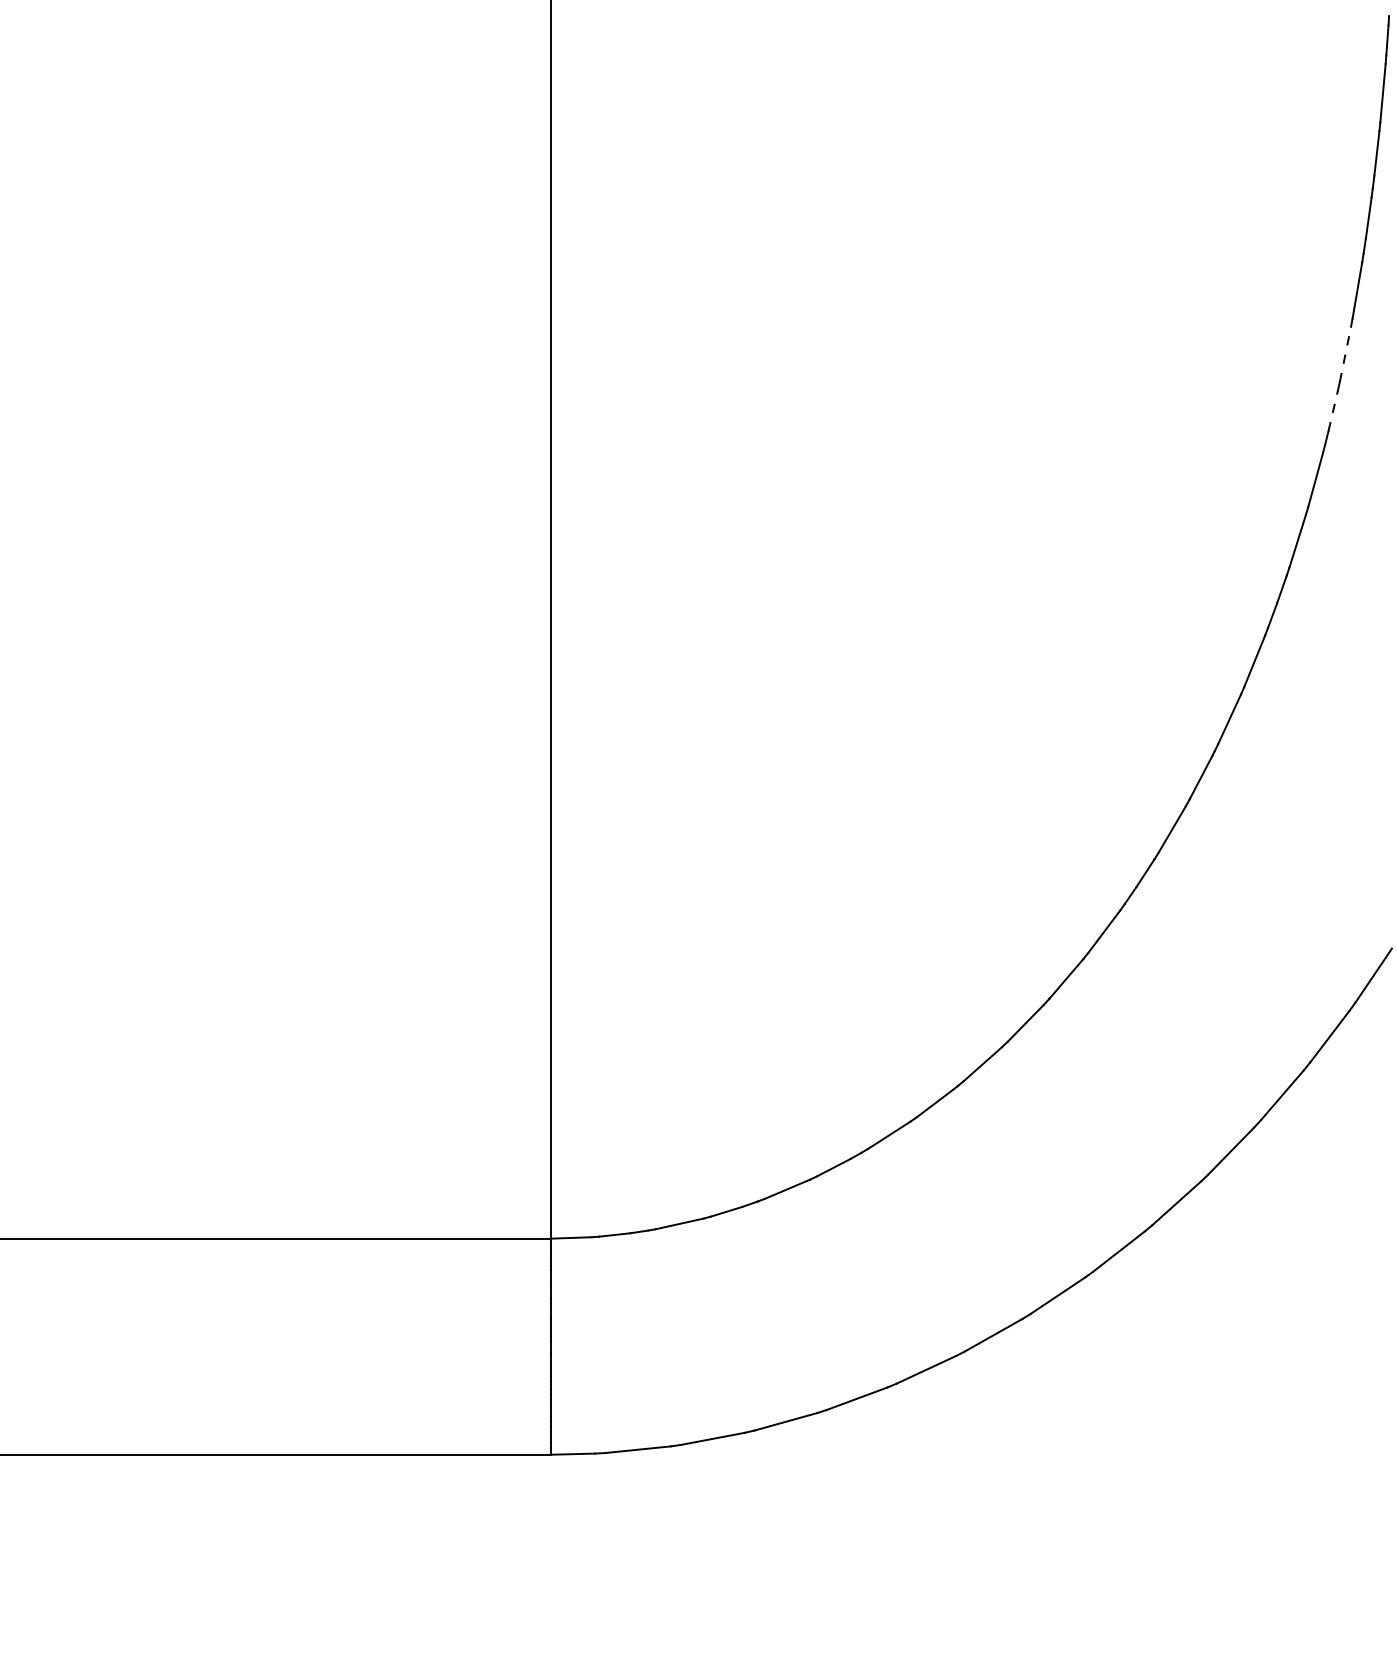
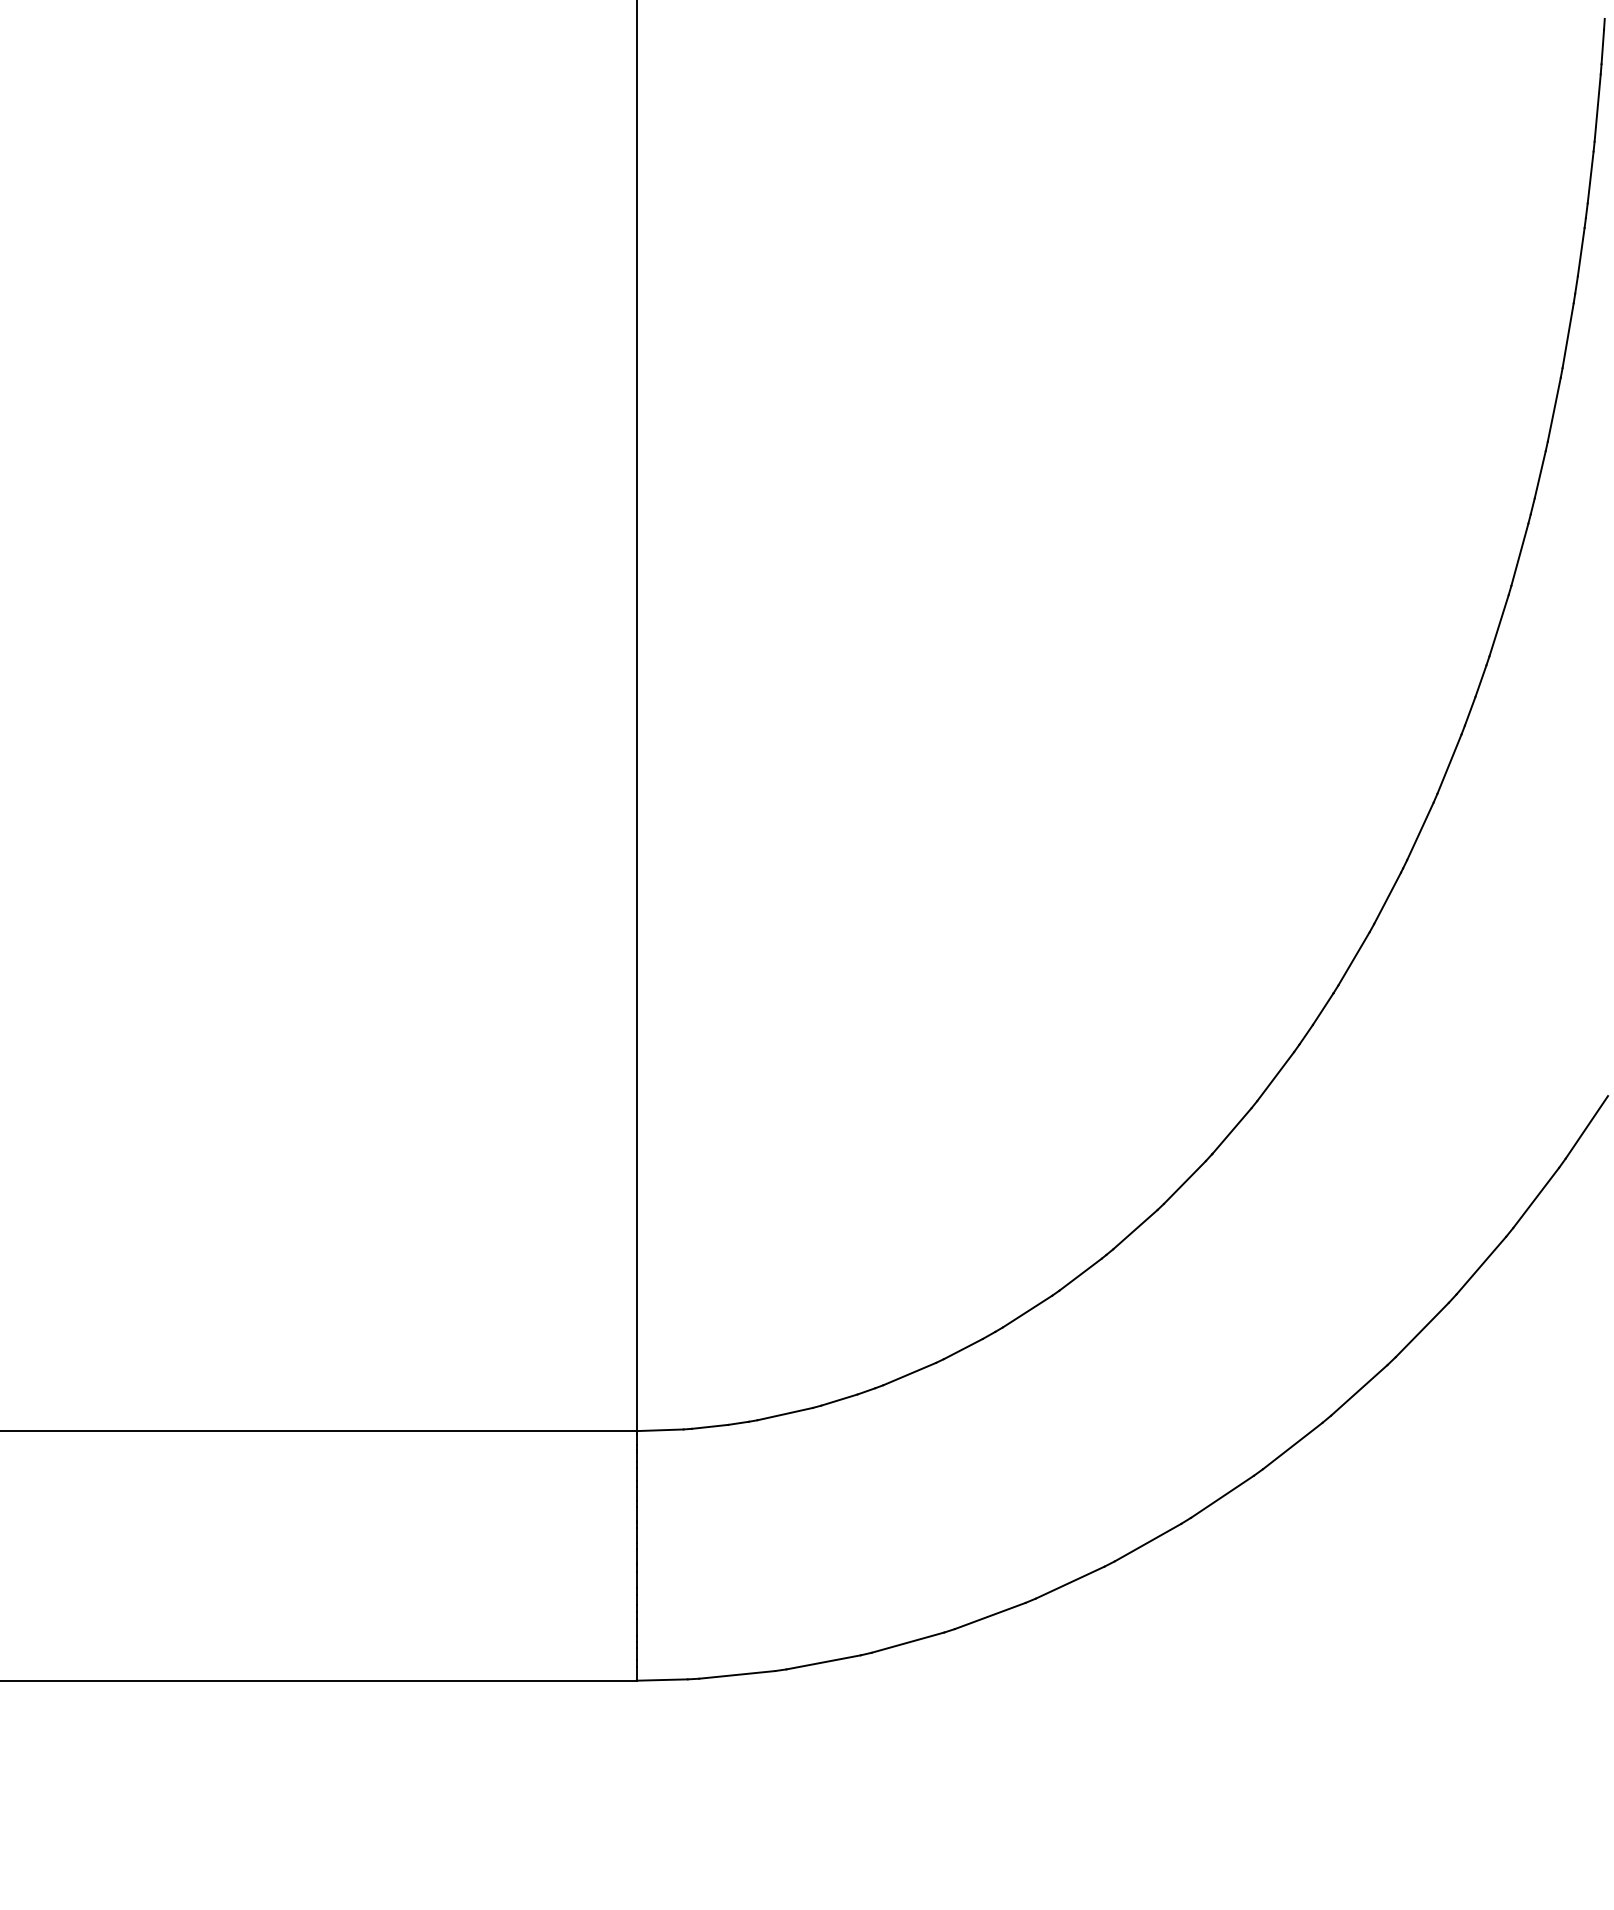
line: (1345, 354) -> (1554, 409), dashed -> solid
line: (1333, 410) -> (1540, 474), dashed -> solid

